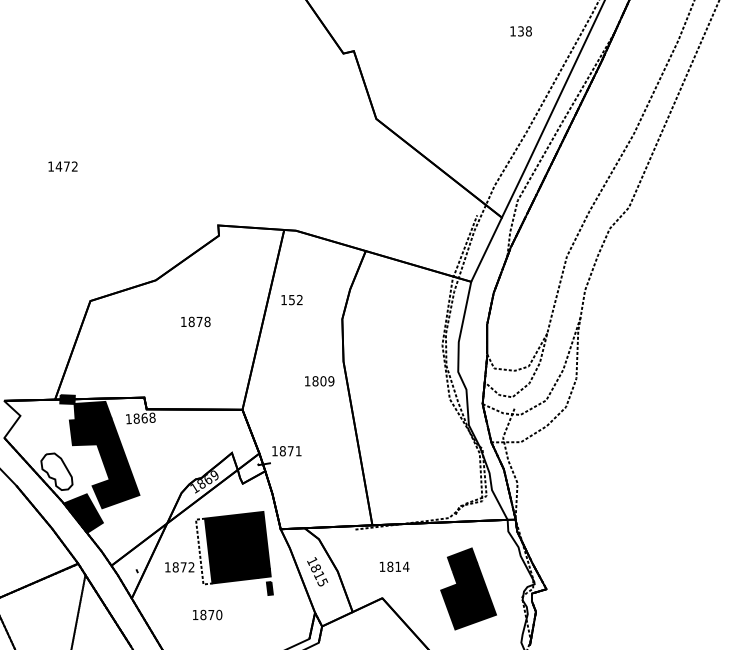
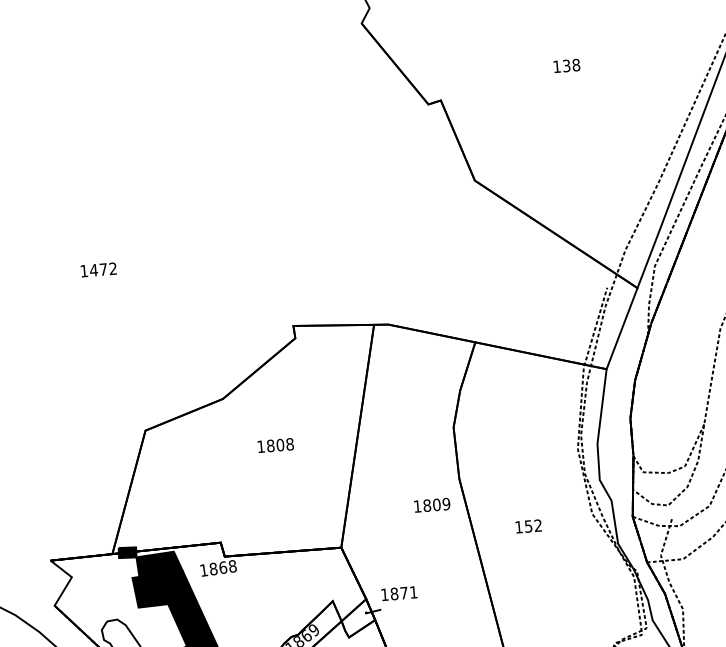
text: (520, 31) -> (566, 66), moved
text: (291, 299) -> (528, 525), moved
text: (199, 321) -> (280, 444), 1878 -> 1808

